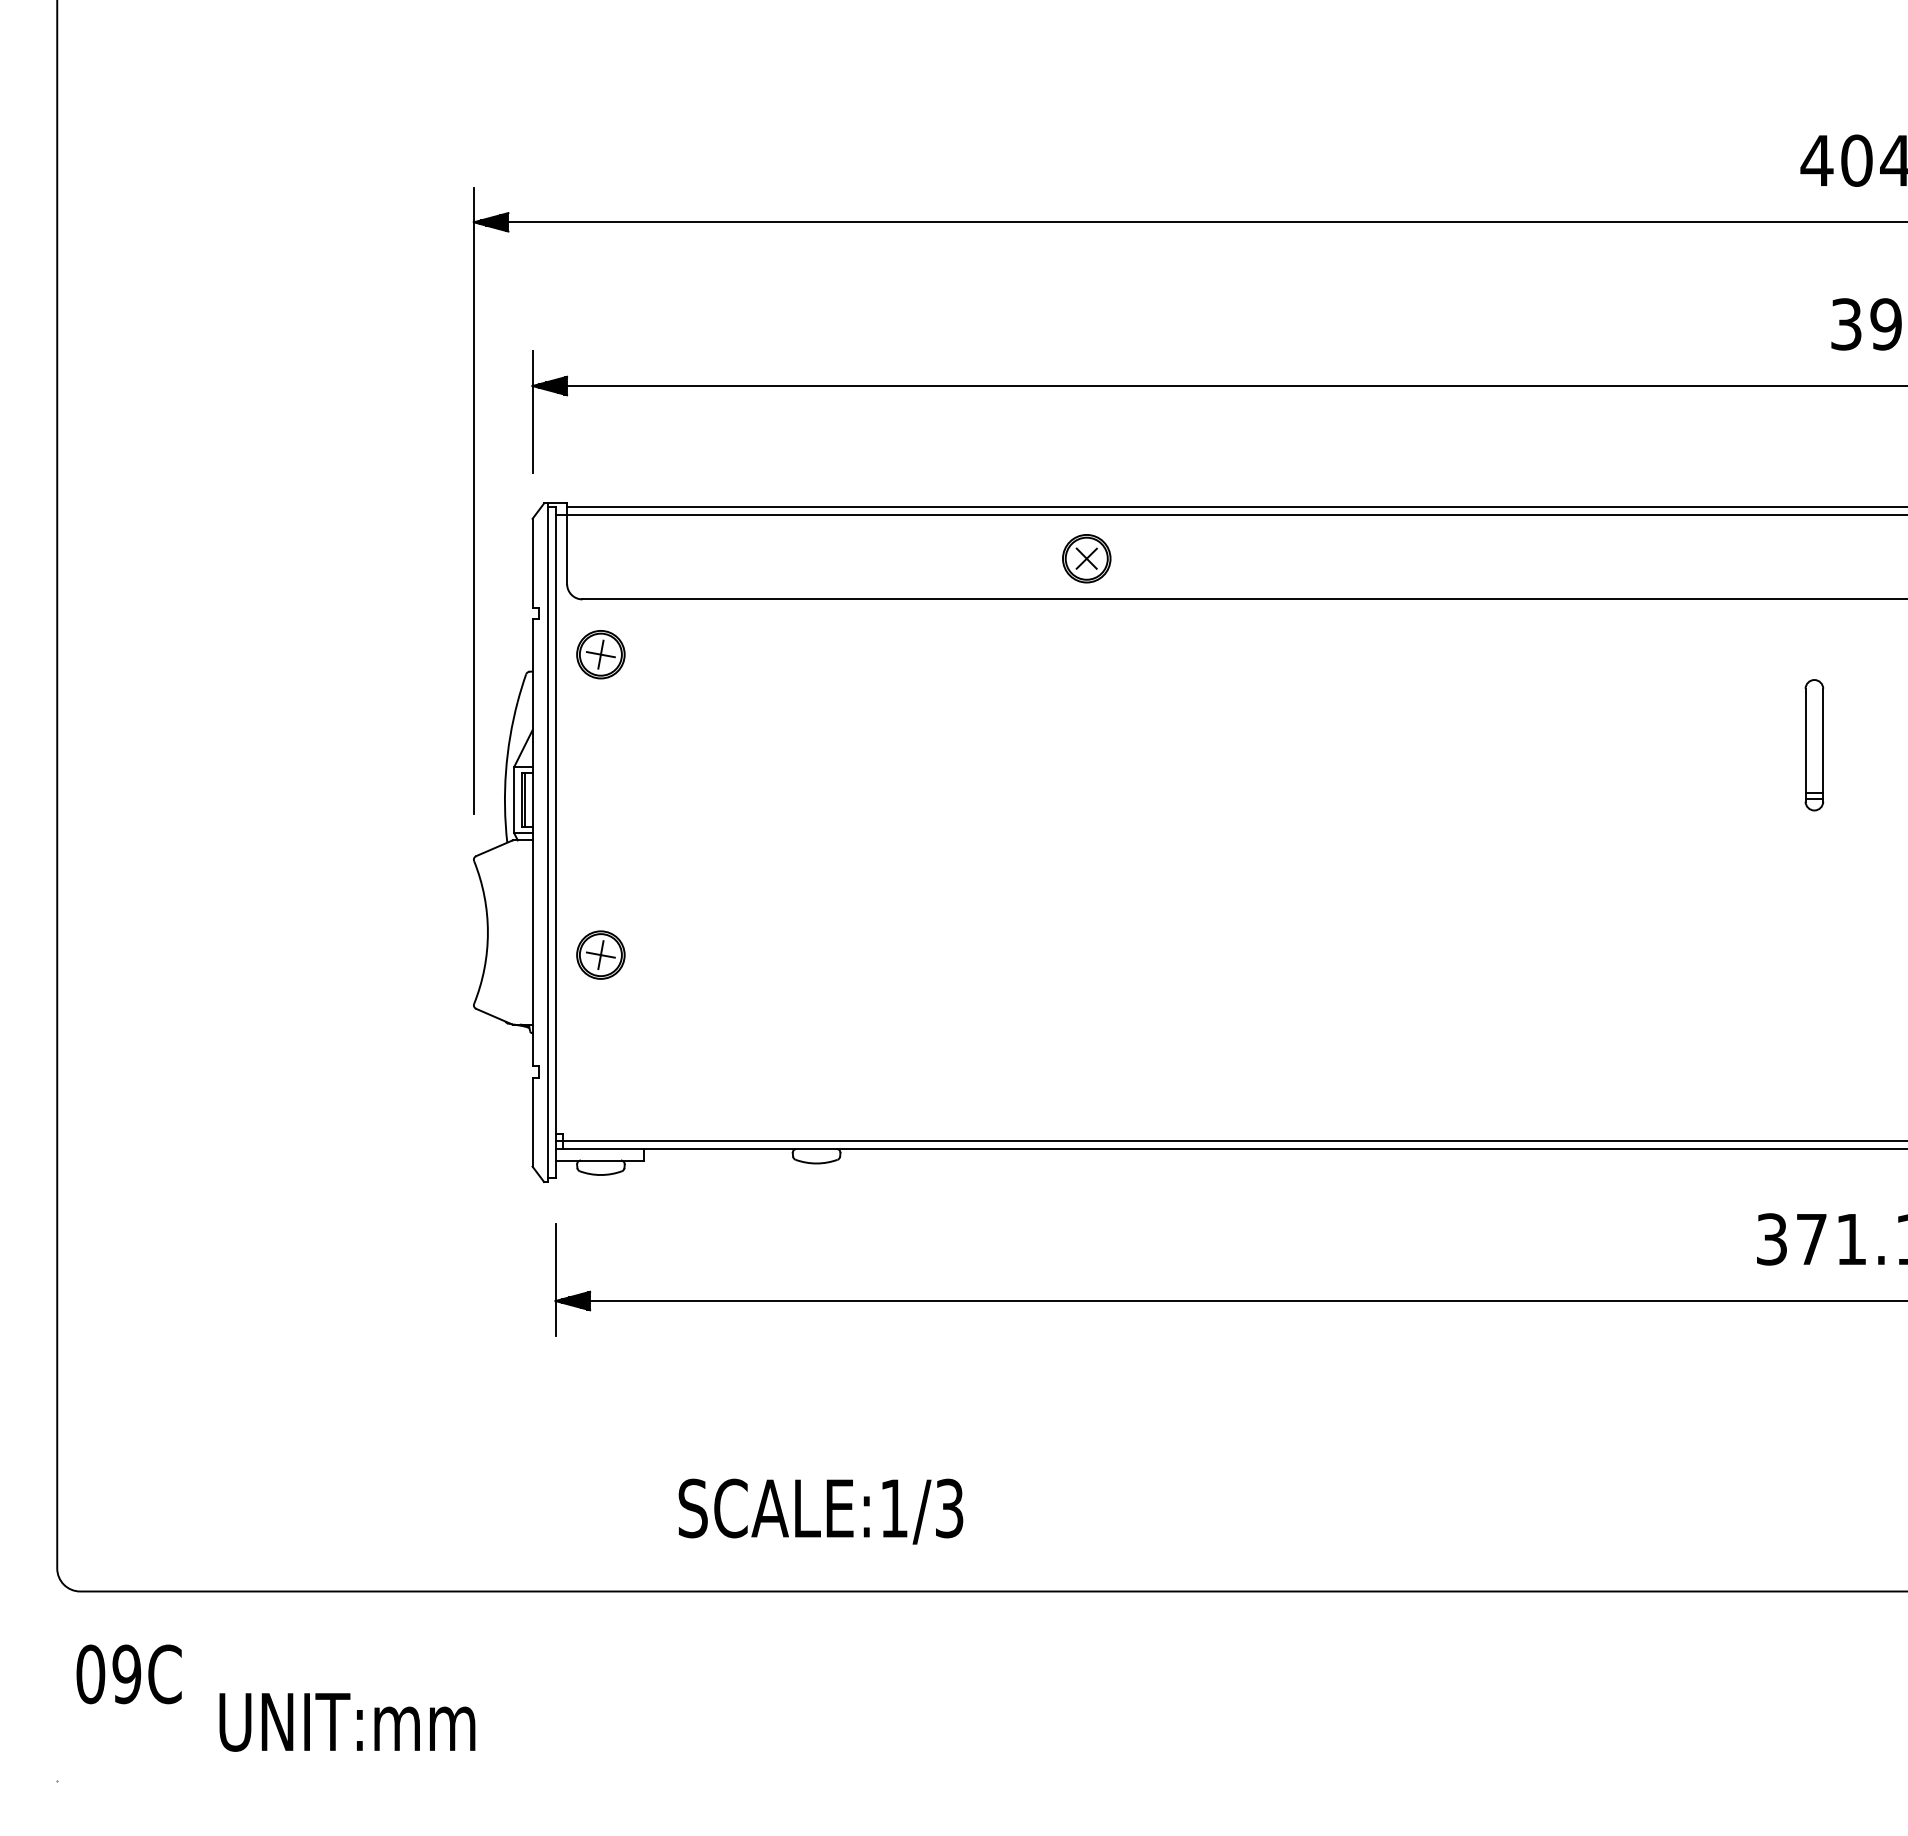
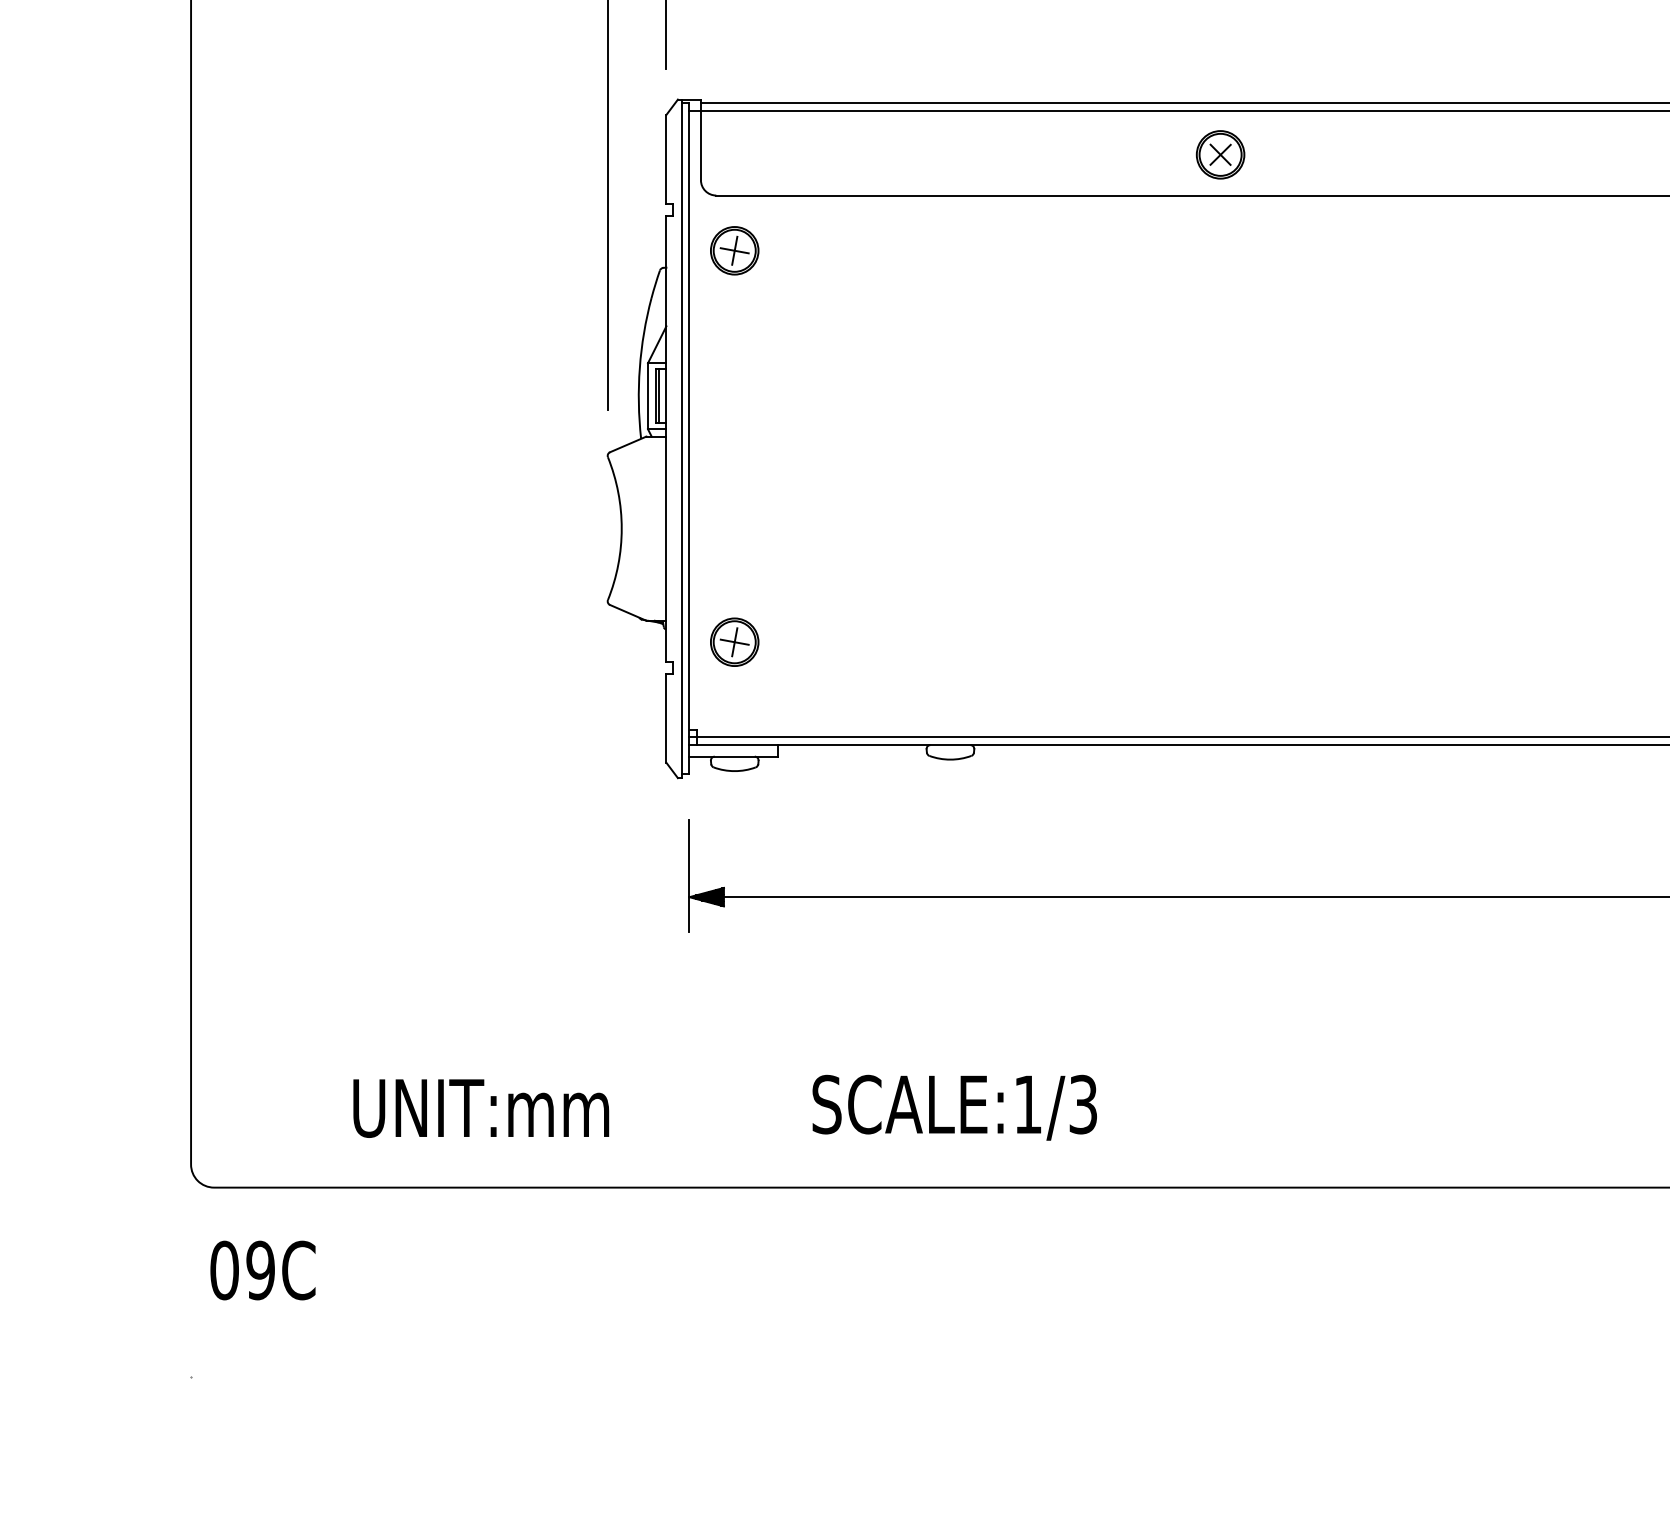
part: (600, 954) -> (734, 641), moved
text: (347, 1722) -> (481, 1108), moved

